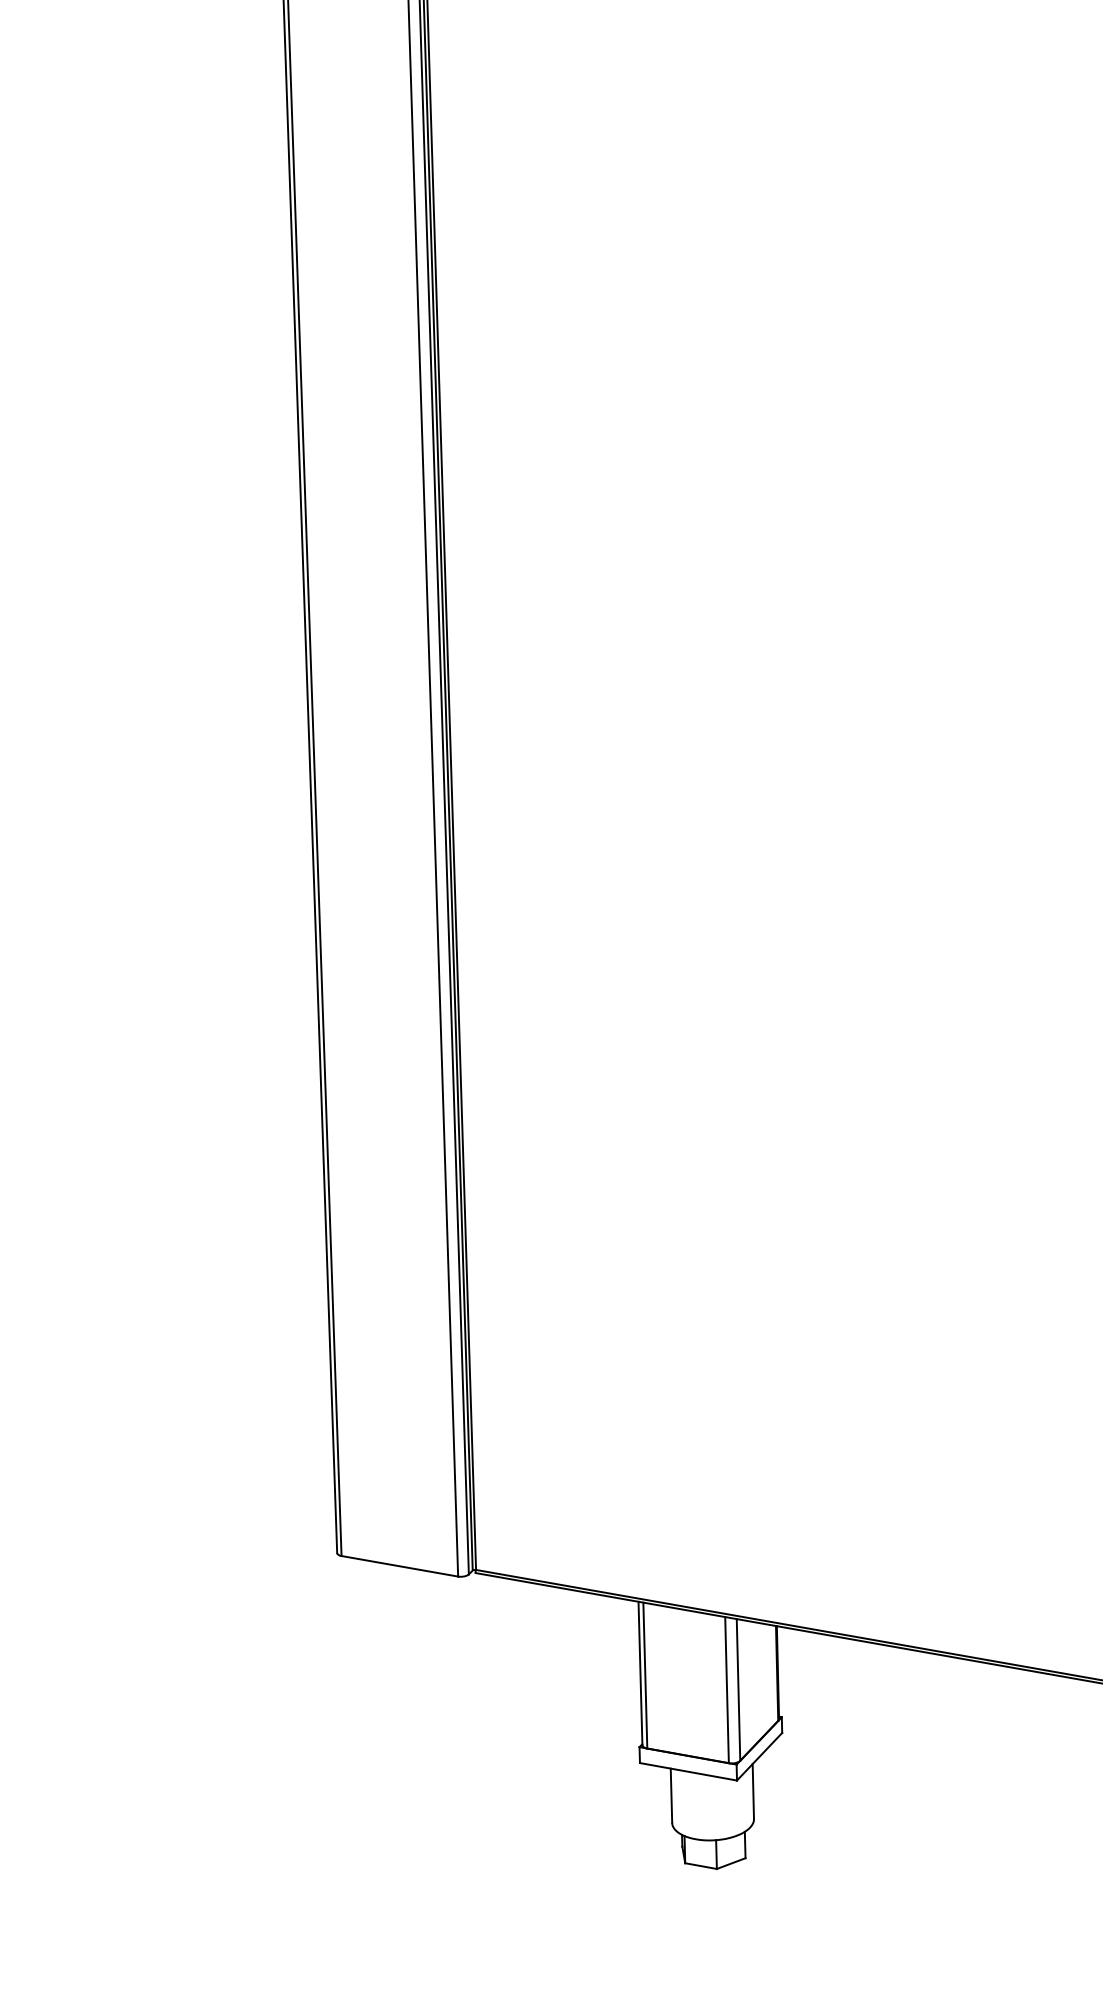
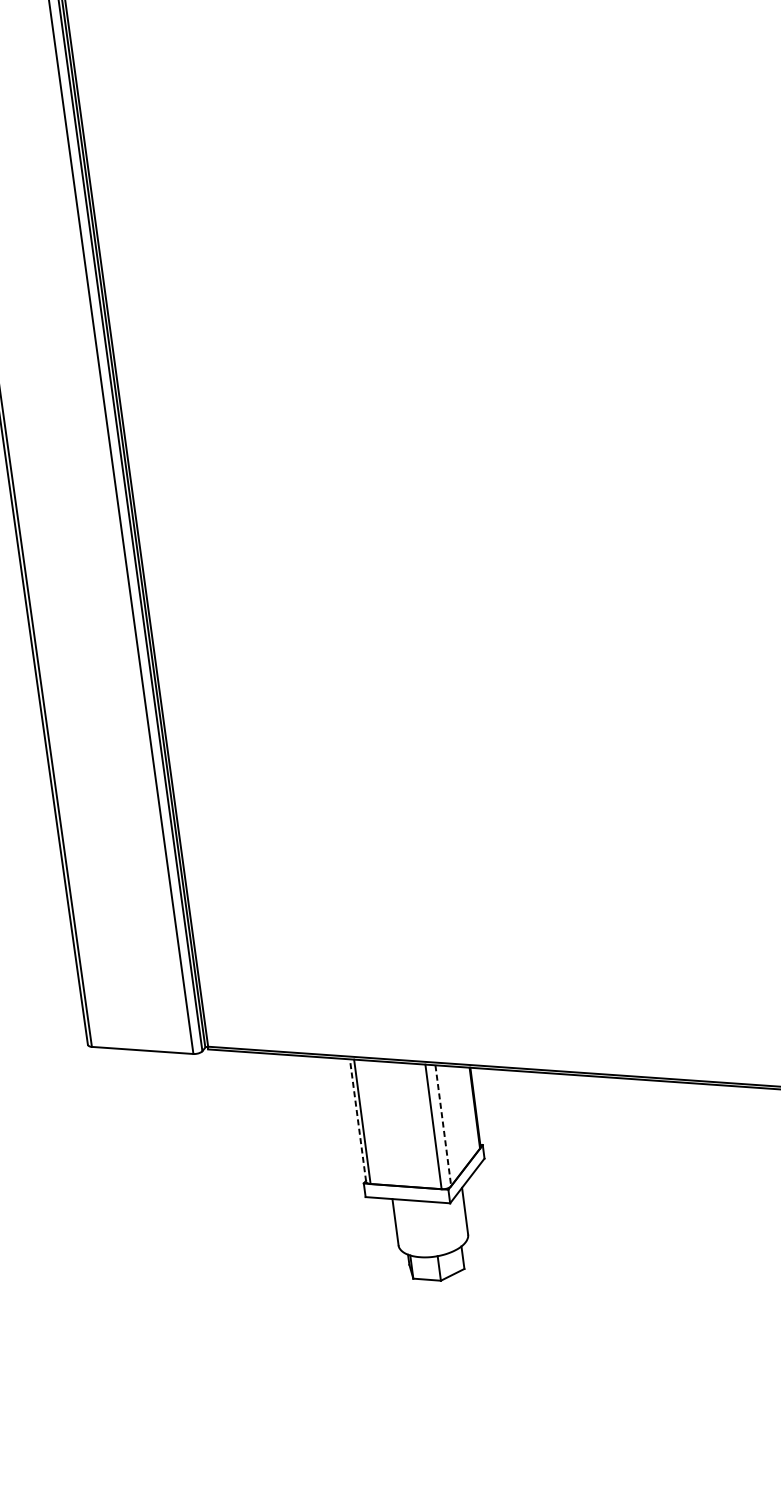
line: (640, 1673) -> (358, 1120), solid -> dashed
line: (738, 1689) -> (443, 1125), solid -> dashed

